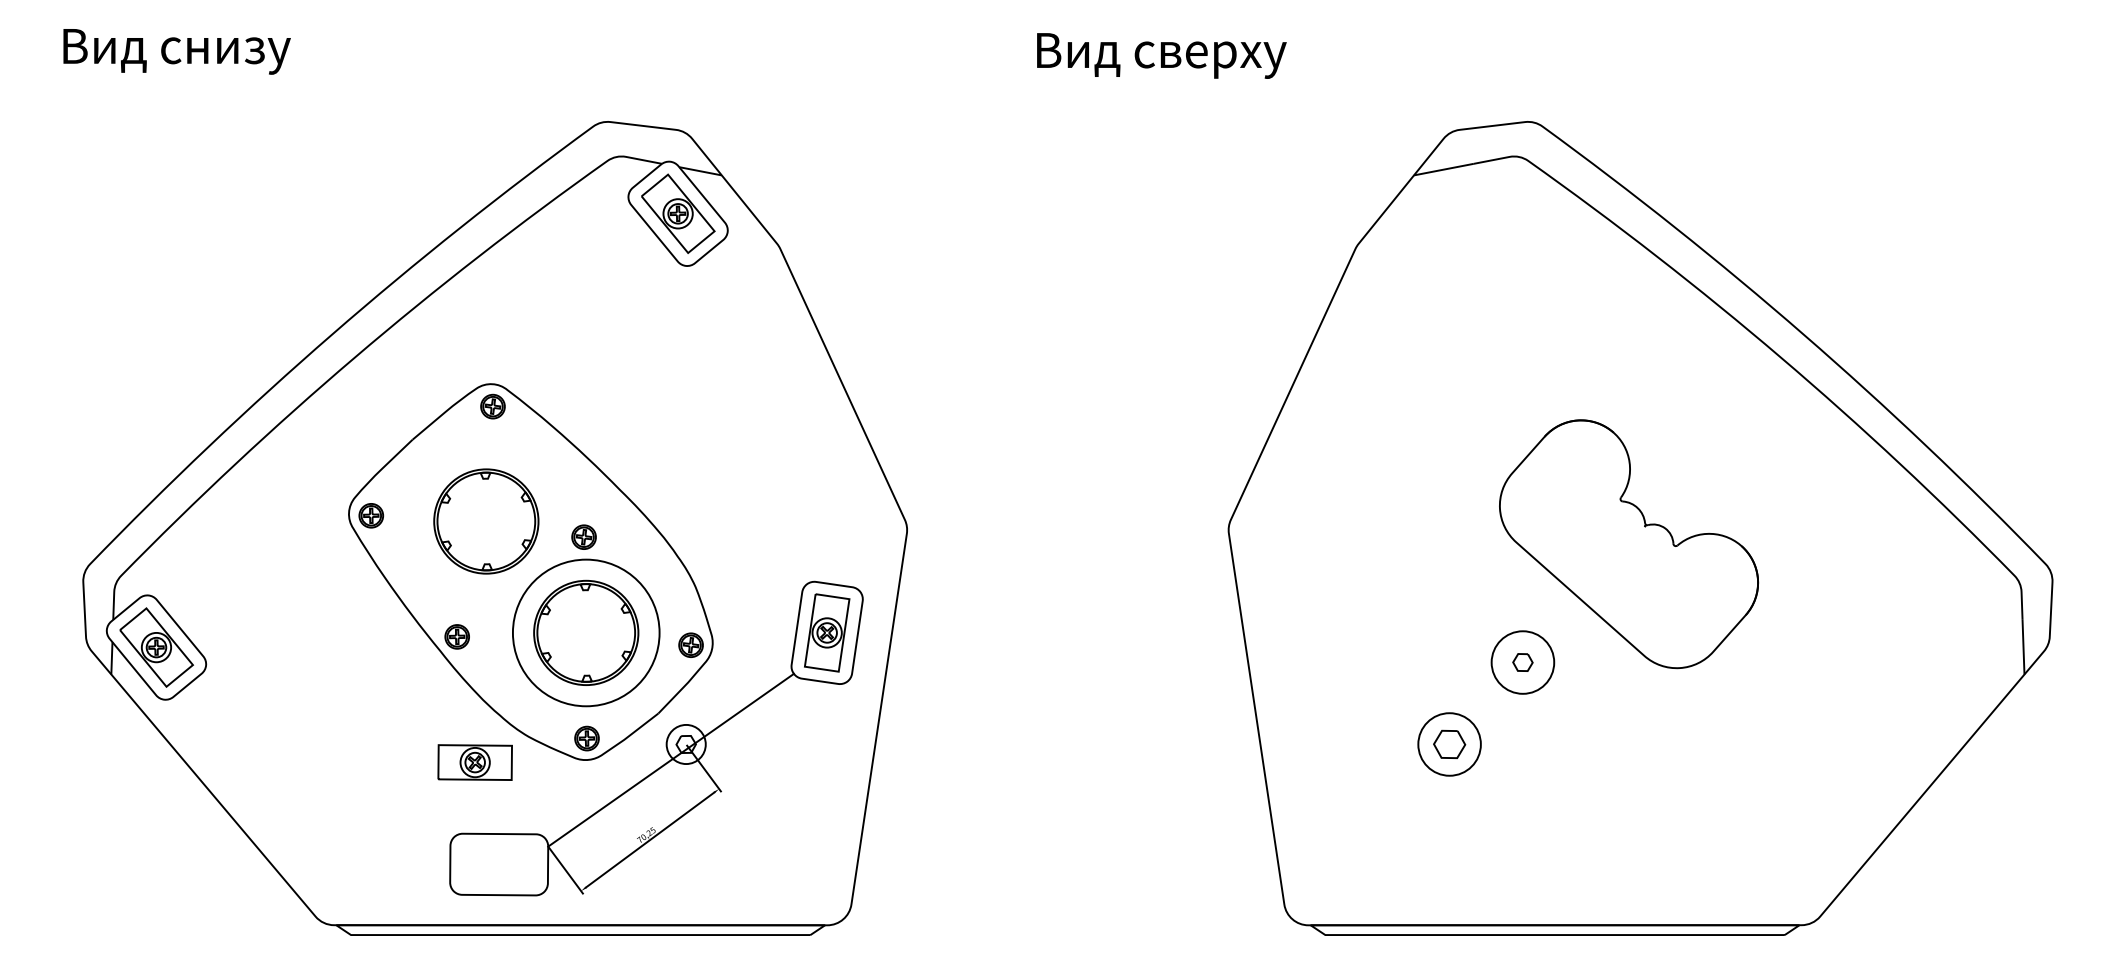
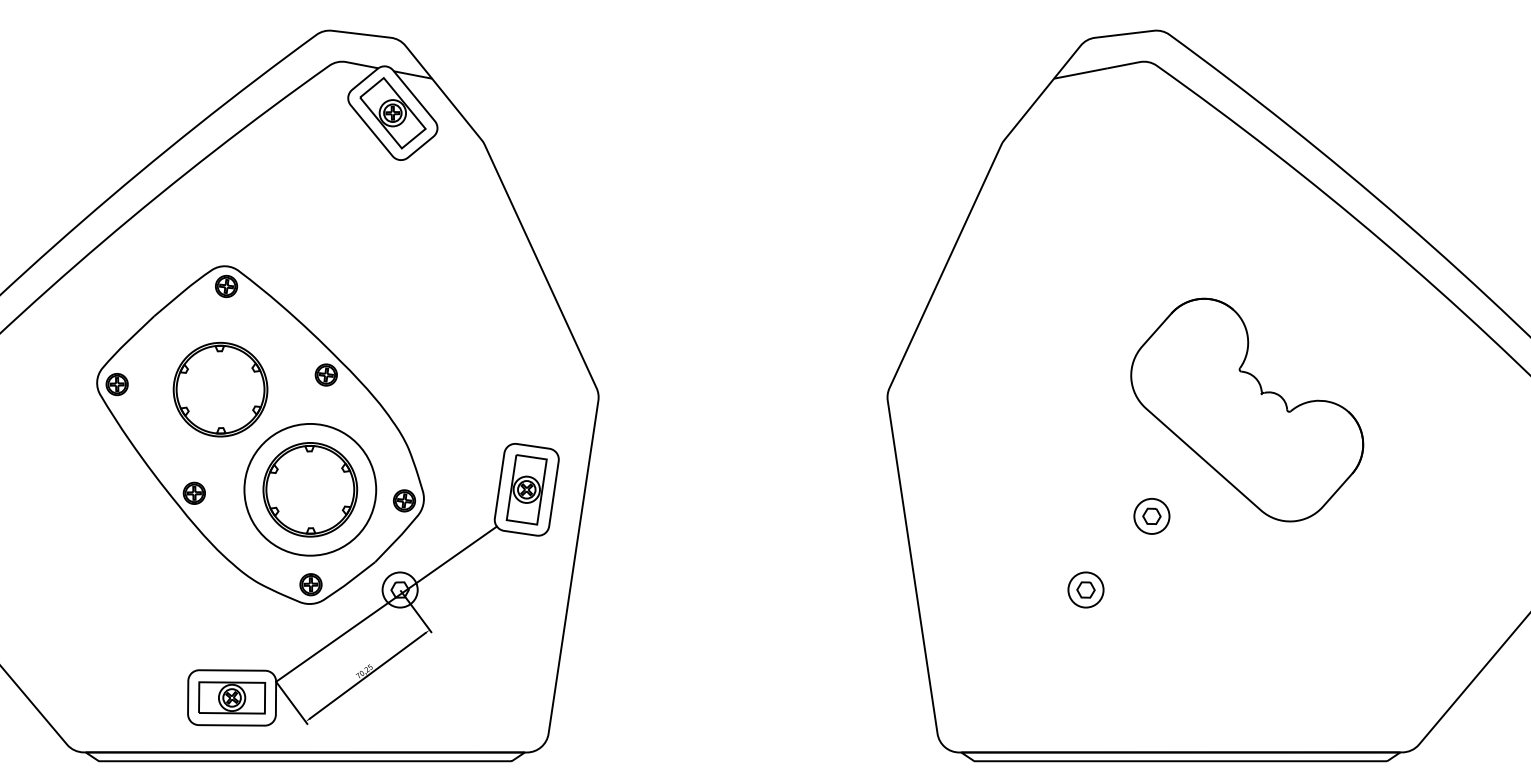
part: (583, 536) -> (325, 374), moved
circle: (1522, 662) -> (1151, 516), size x0.62
part: (1449, 744) -> (1085, 590), size x0.62
part: (474, 762) -> (231, 697), moved

